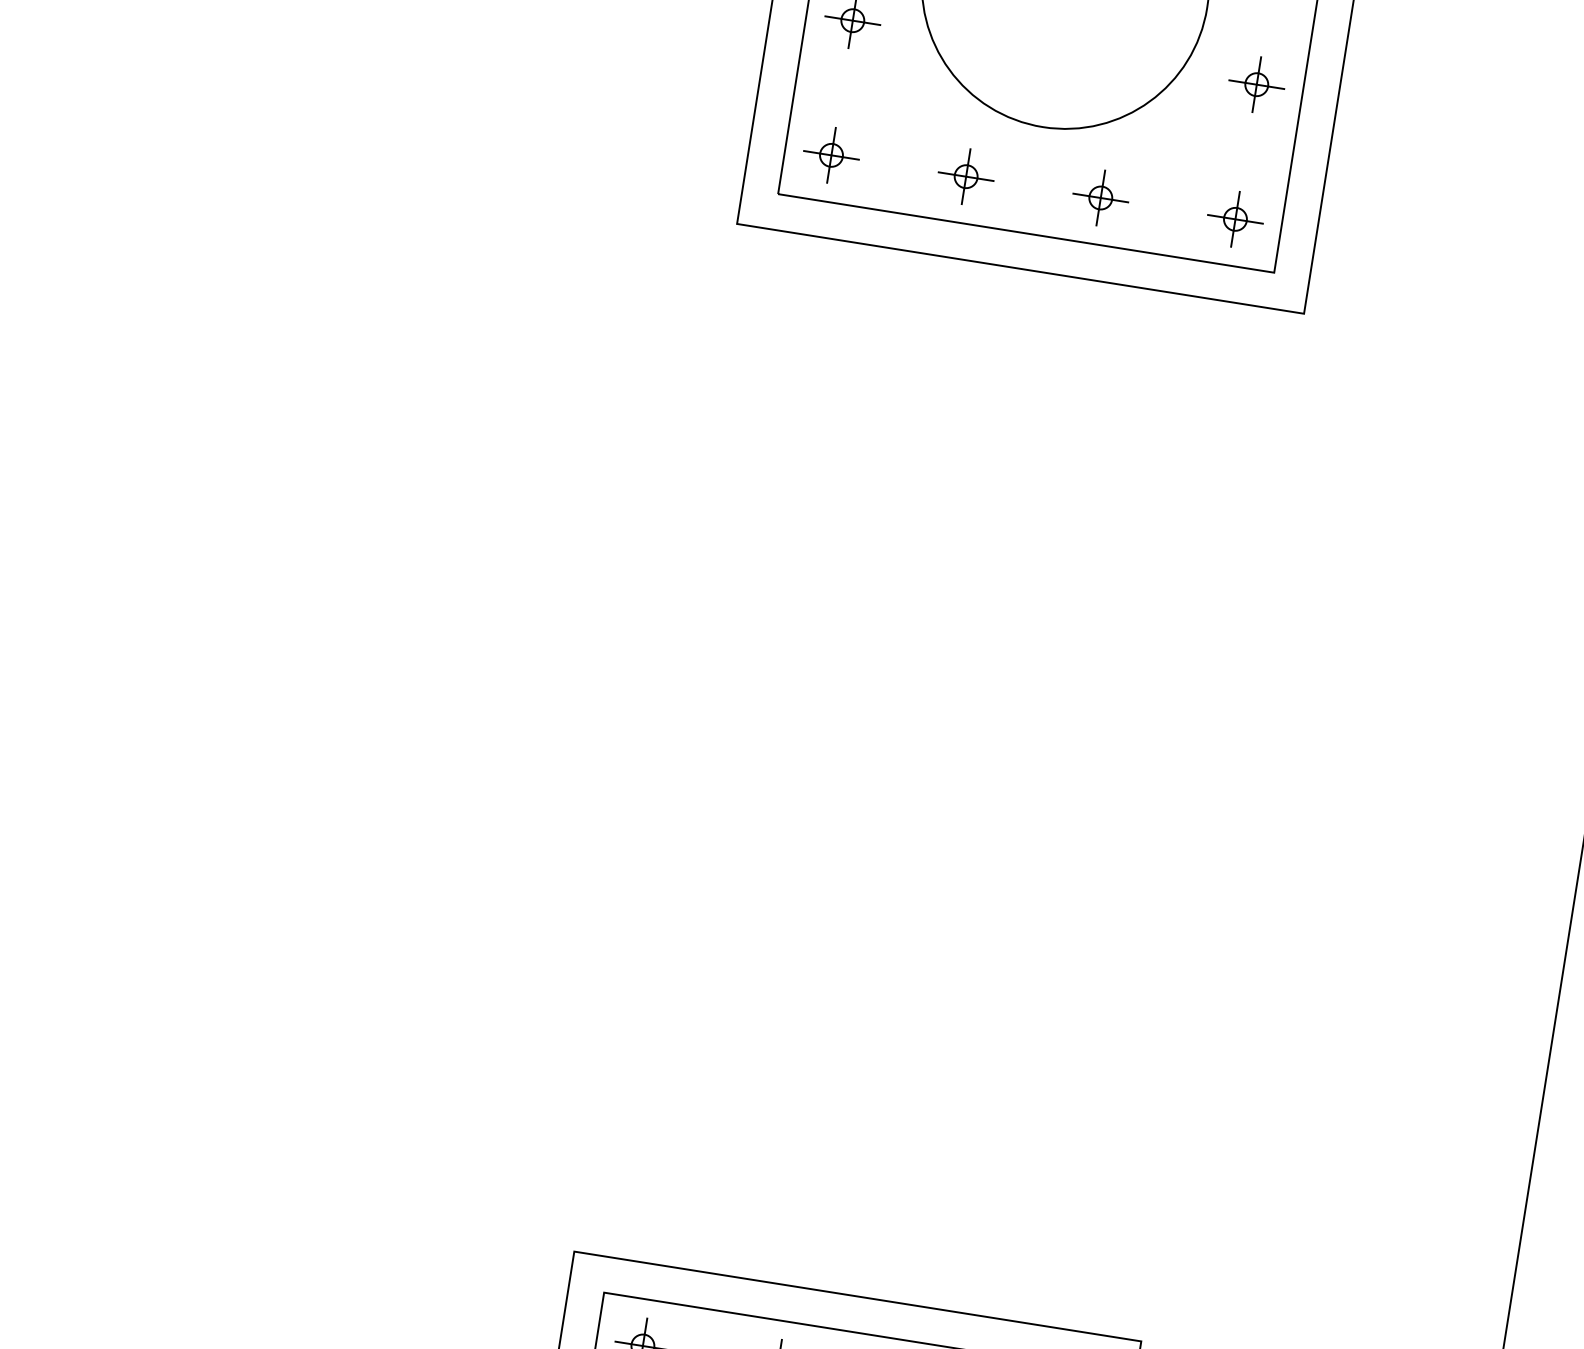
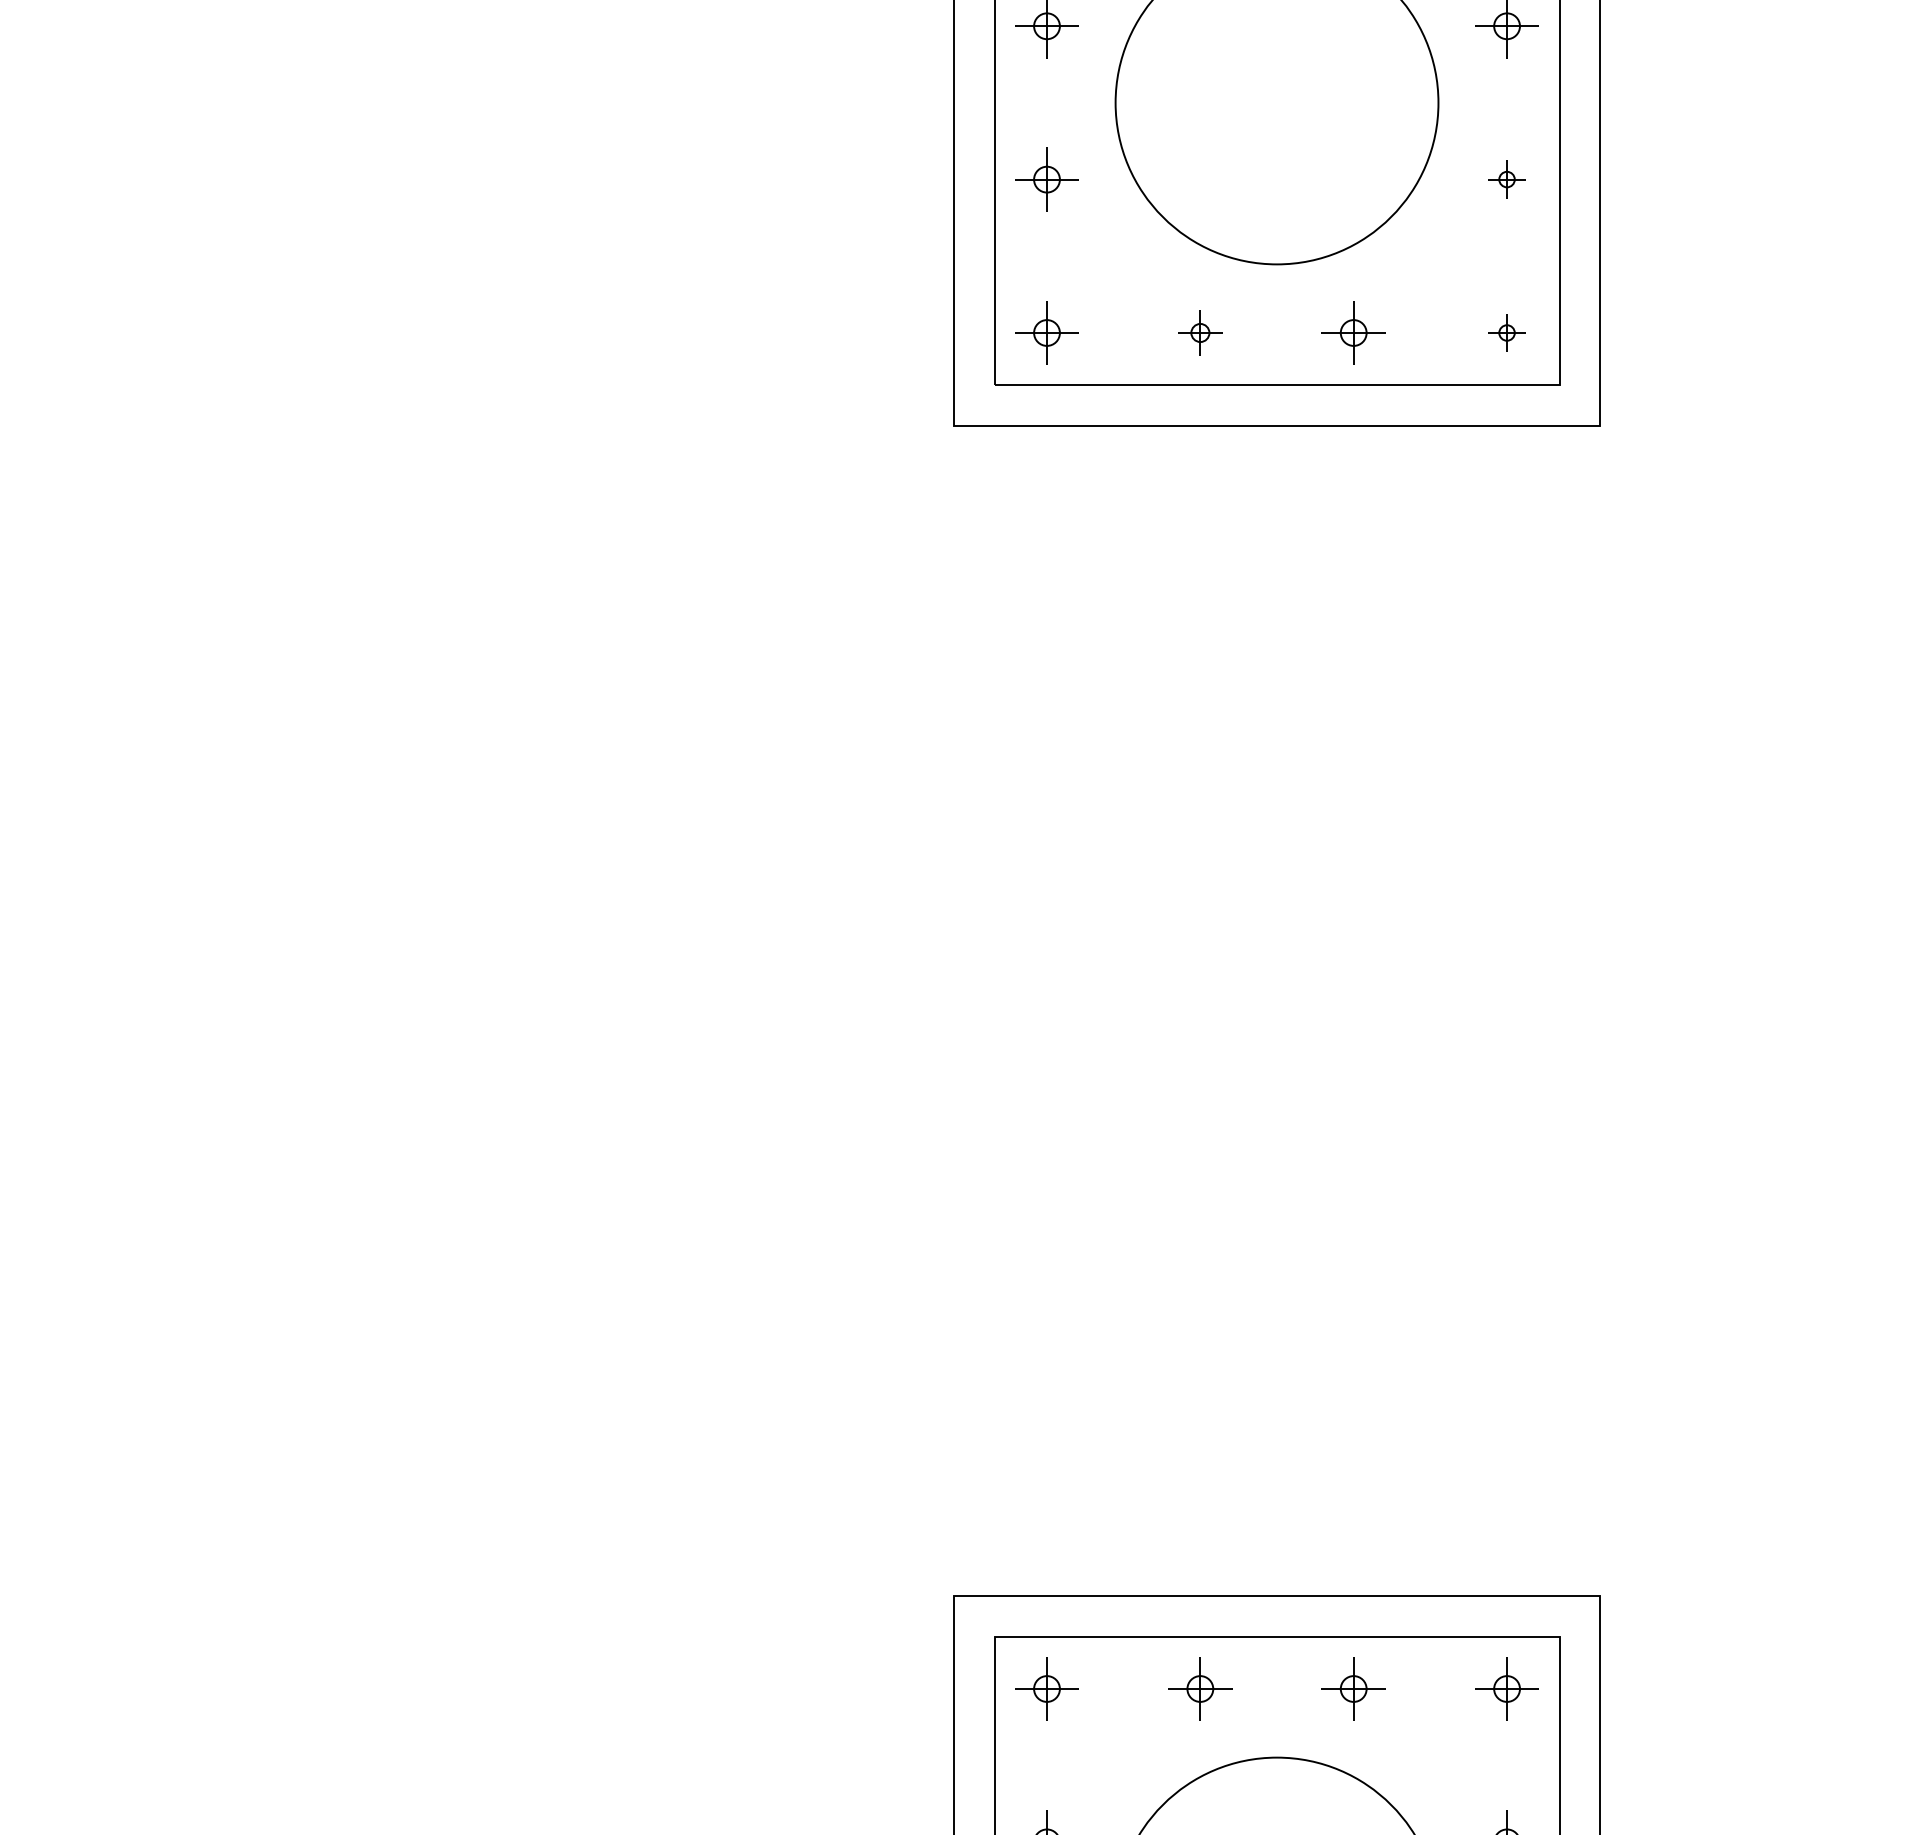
part: (1256, 84) -> (1506, 179), size x0.6
part: (966, 176) -> (1200, 332), size x0.7
part: (1235, 218) -> (1506, 332), size x0.6

